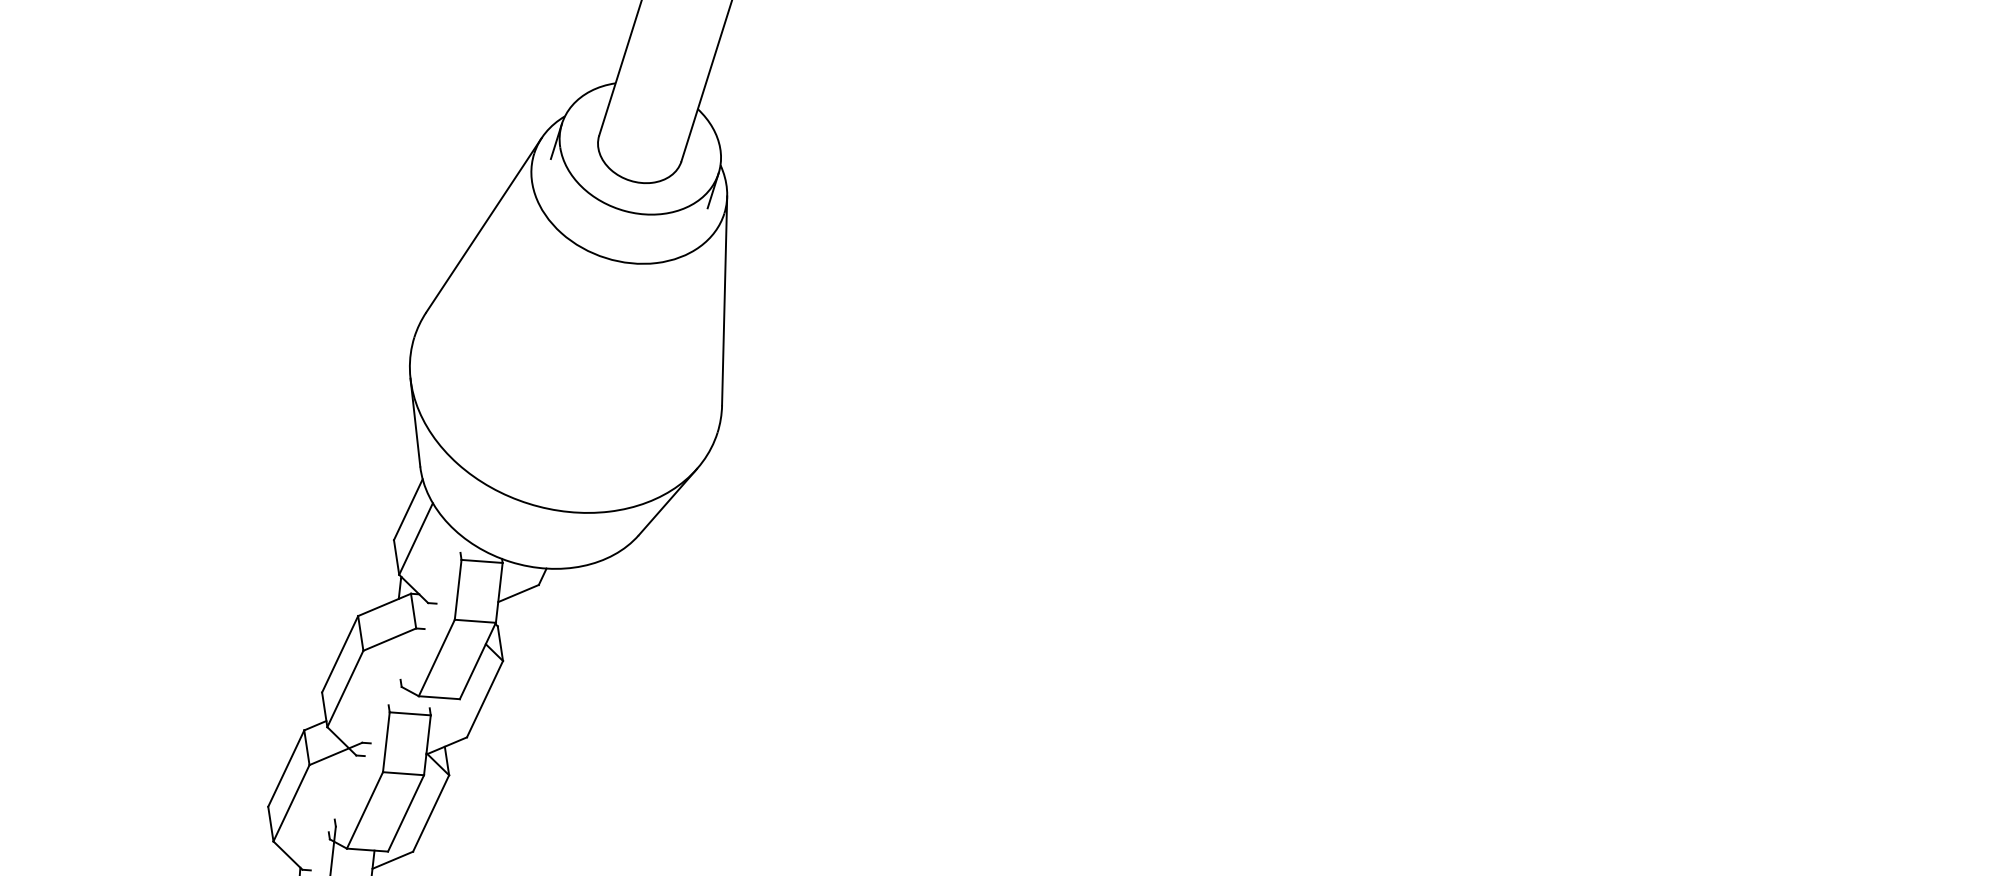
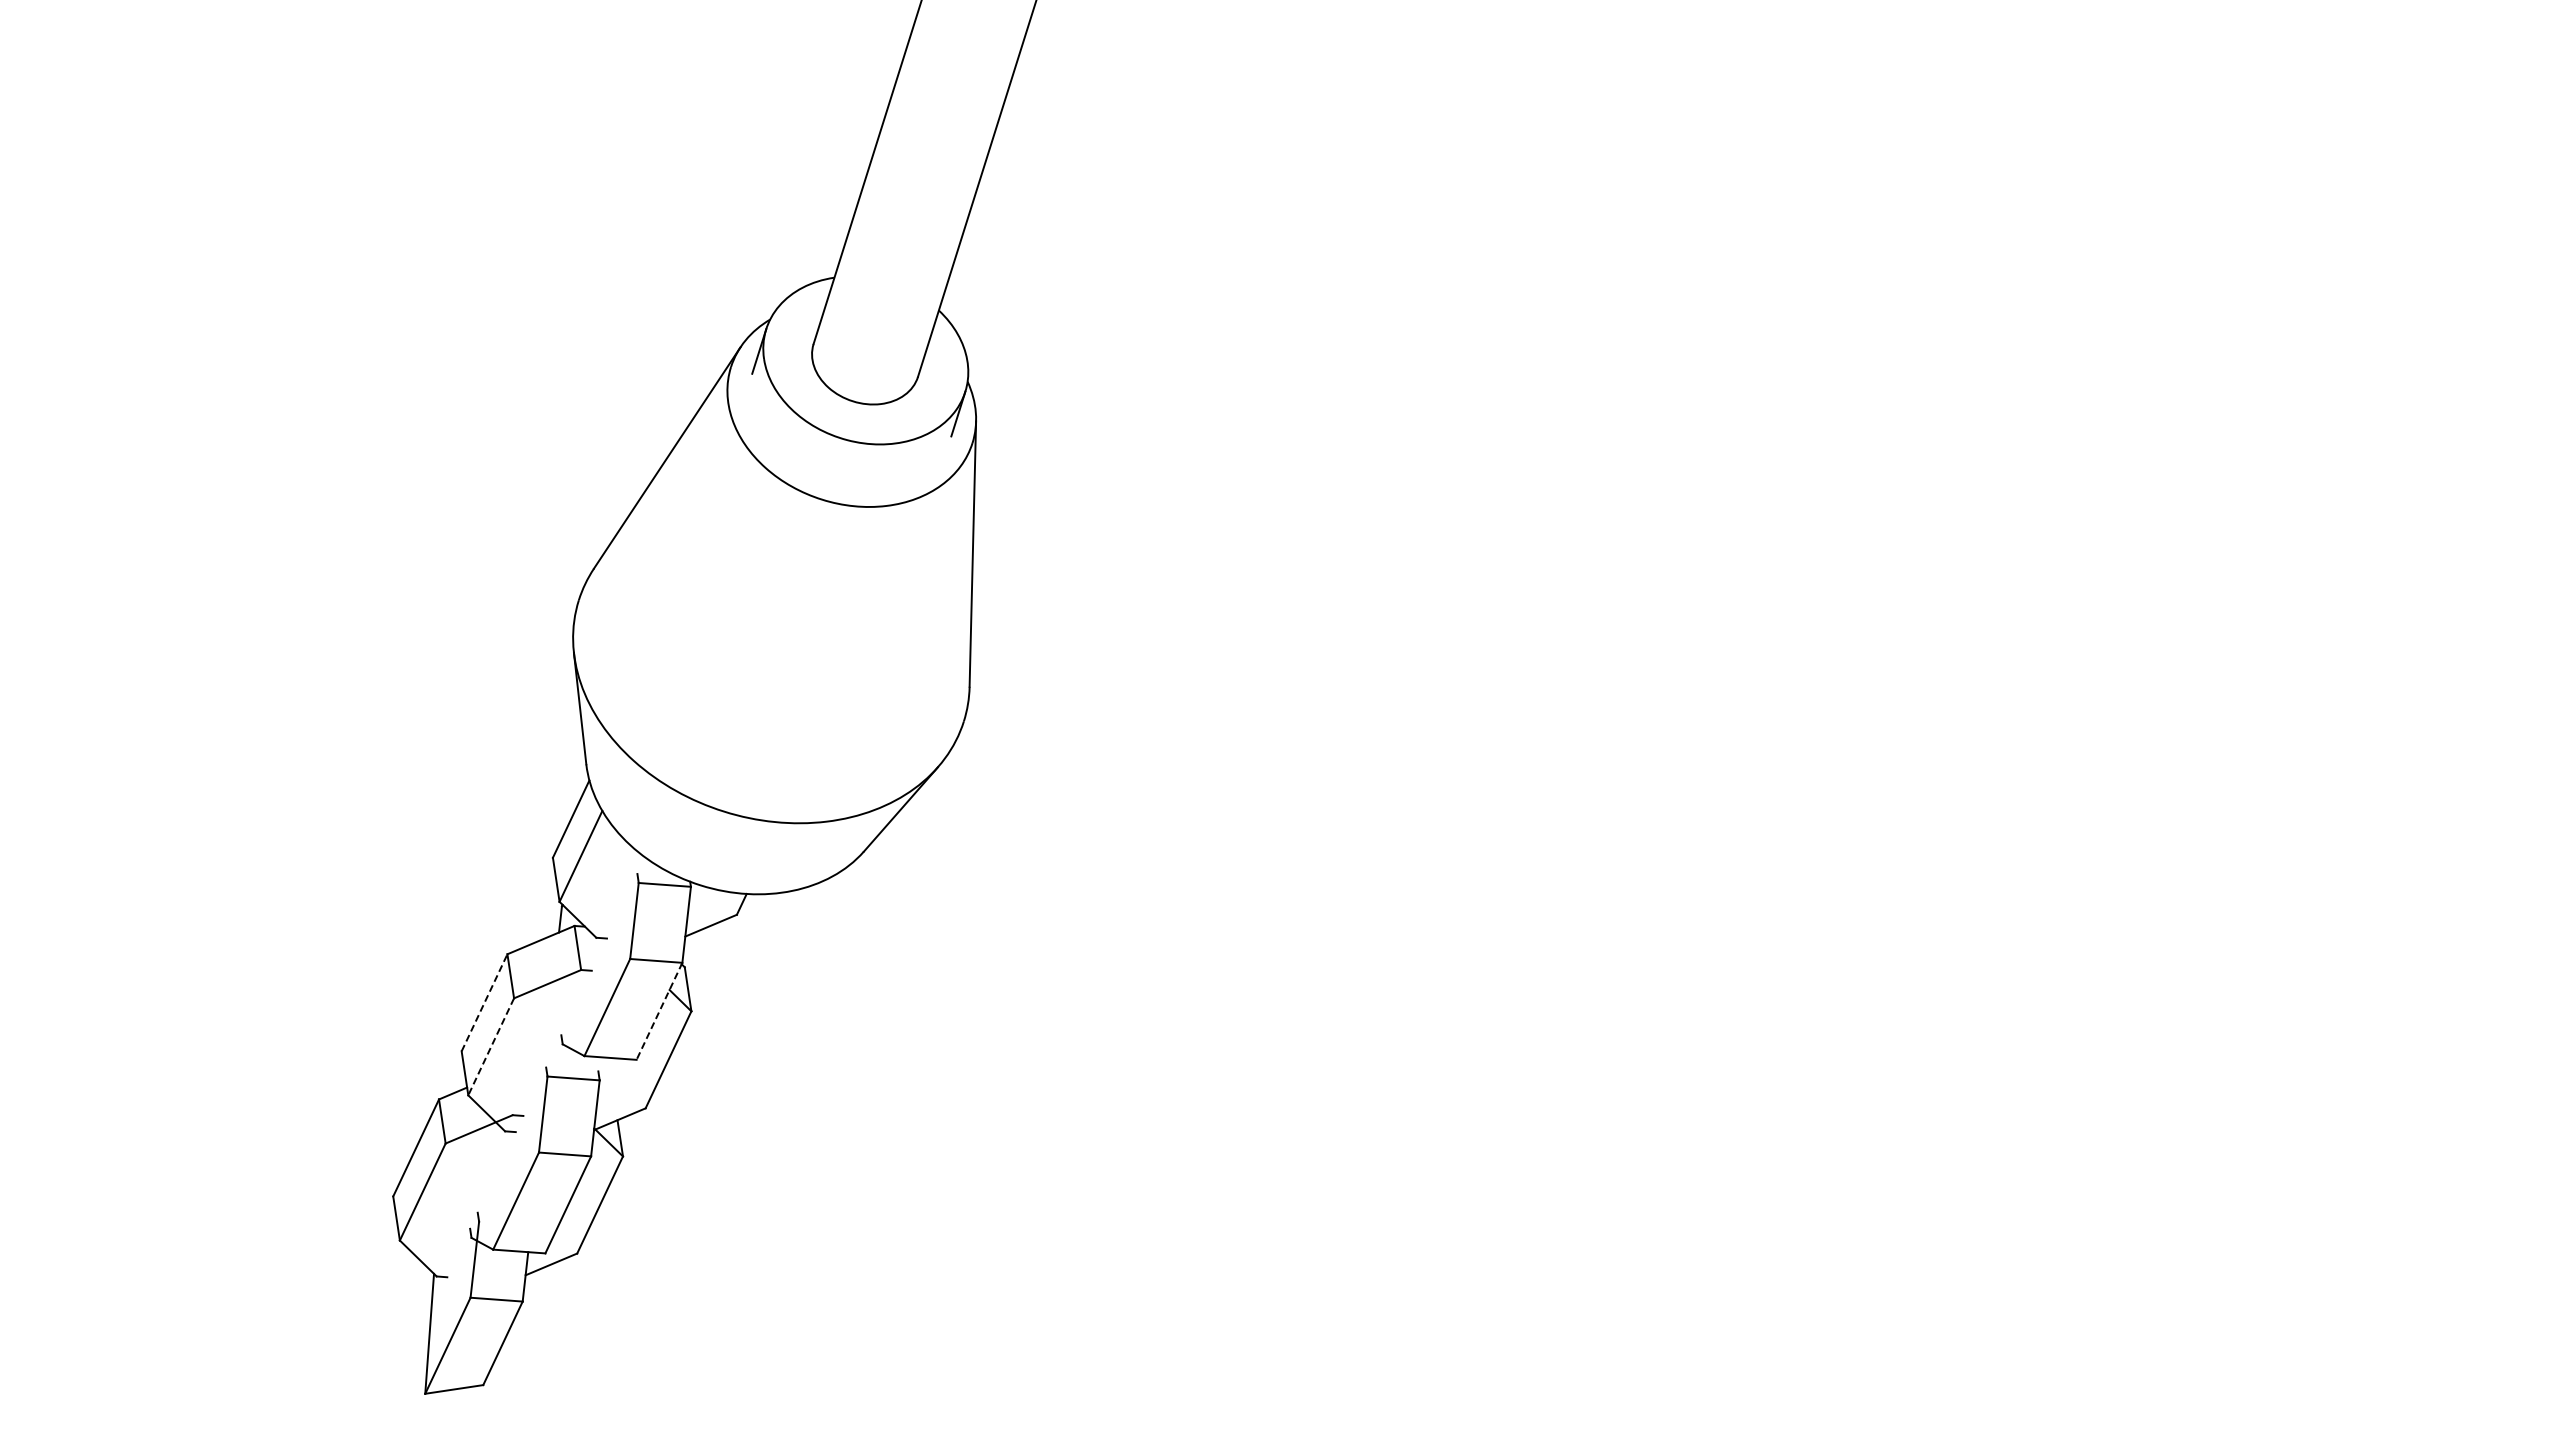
line: (340, 654) -> (484, 1002), solid -> dashed
line: (477, 661) -> (659, 1011), solid -> dashed
line: (345, 688) -> (491, 1046), solid -> dashed

